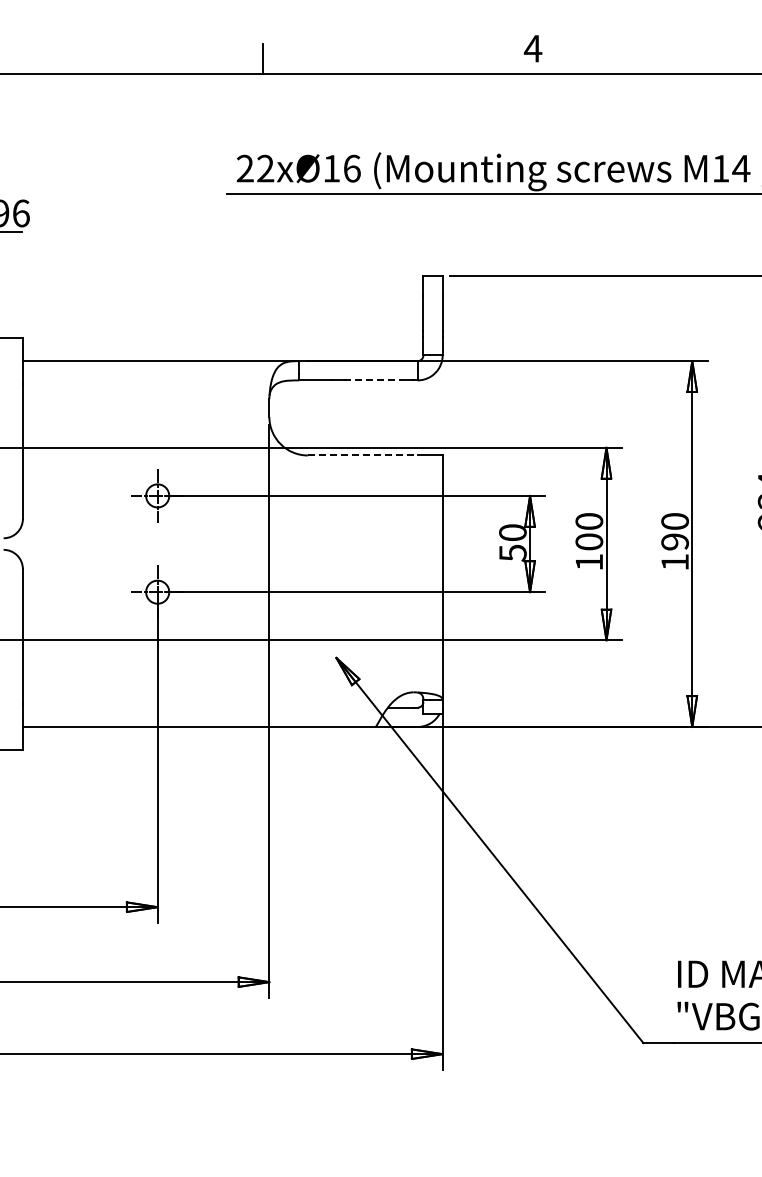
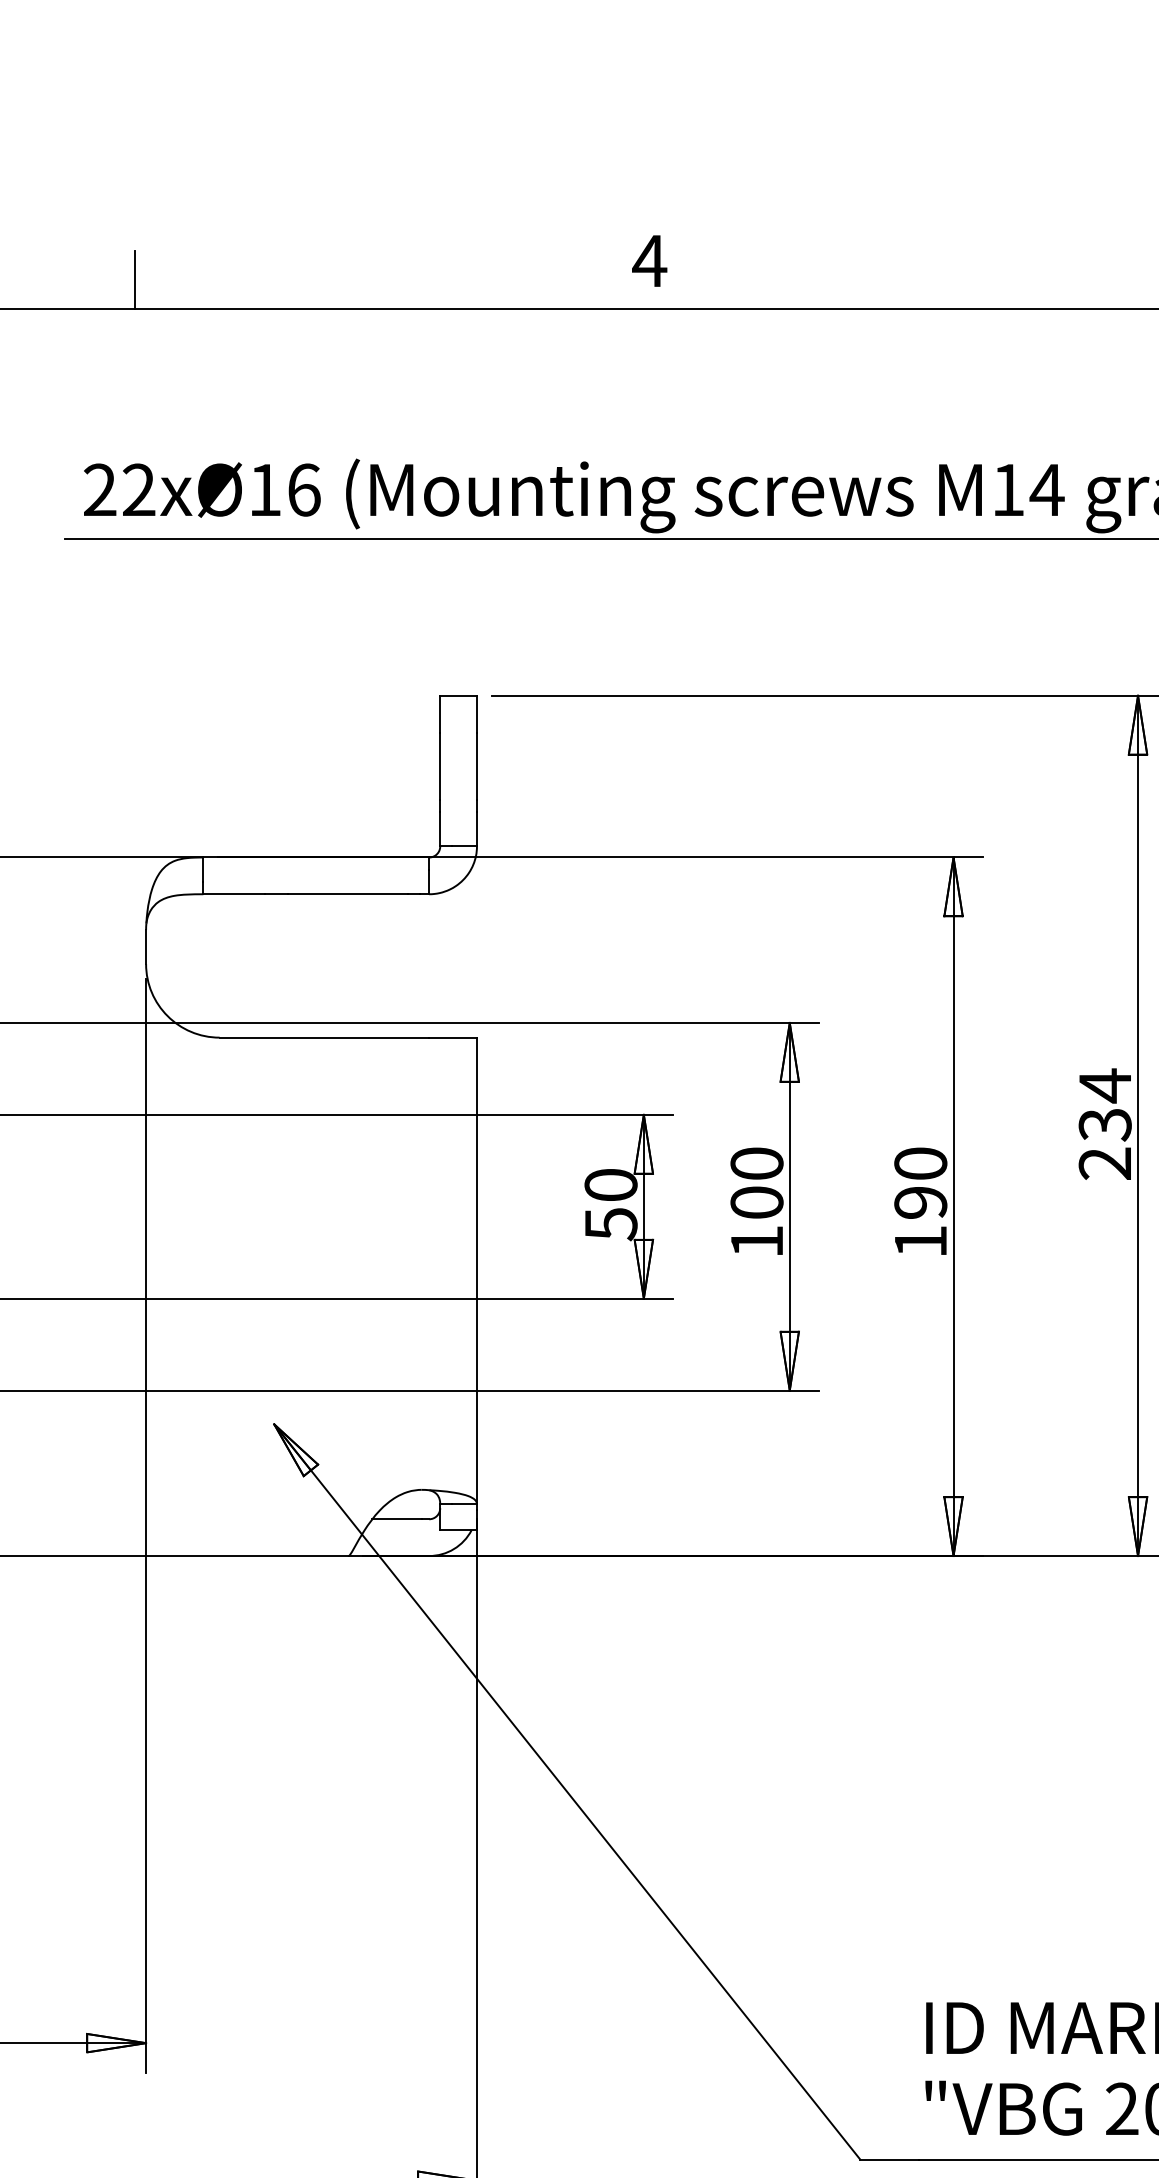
line: (375, 380) -> (348, 894), dashed -> solid
line: (362, 455) -> (323, 1037), dashed -> solid

